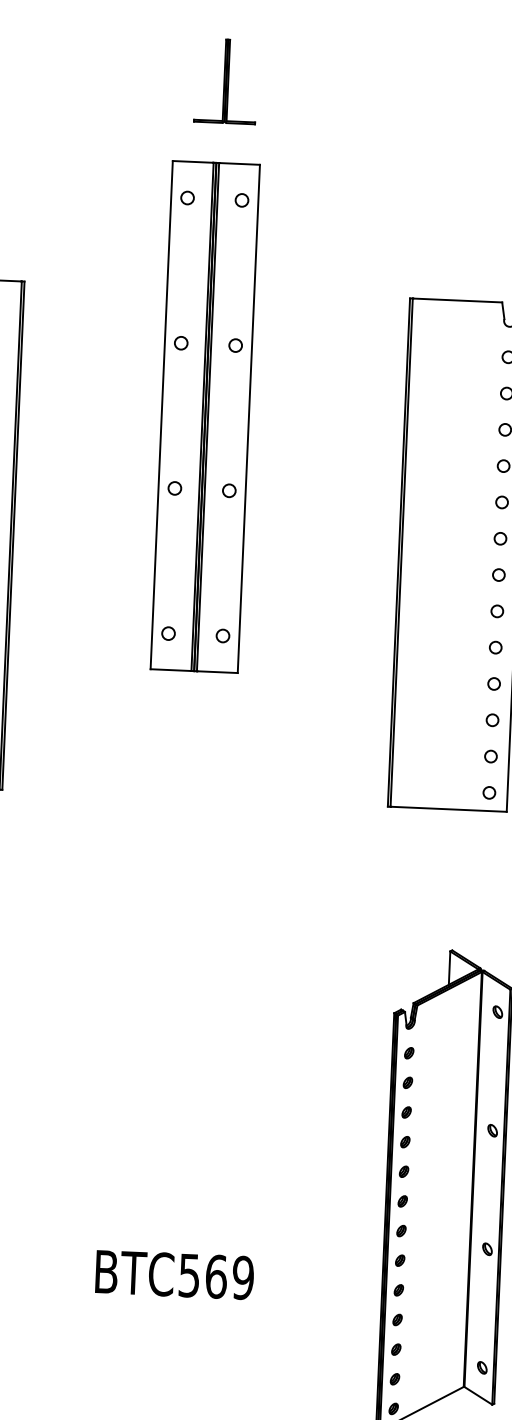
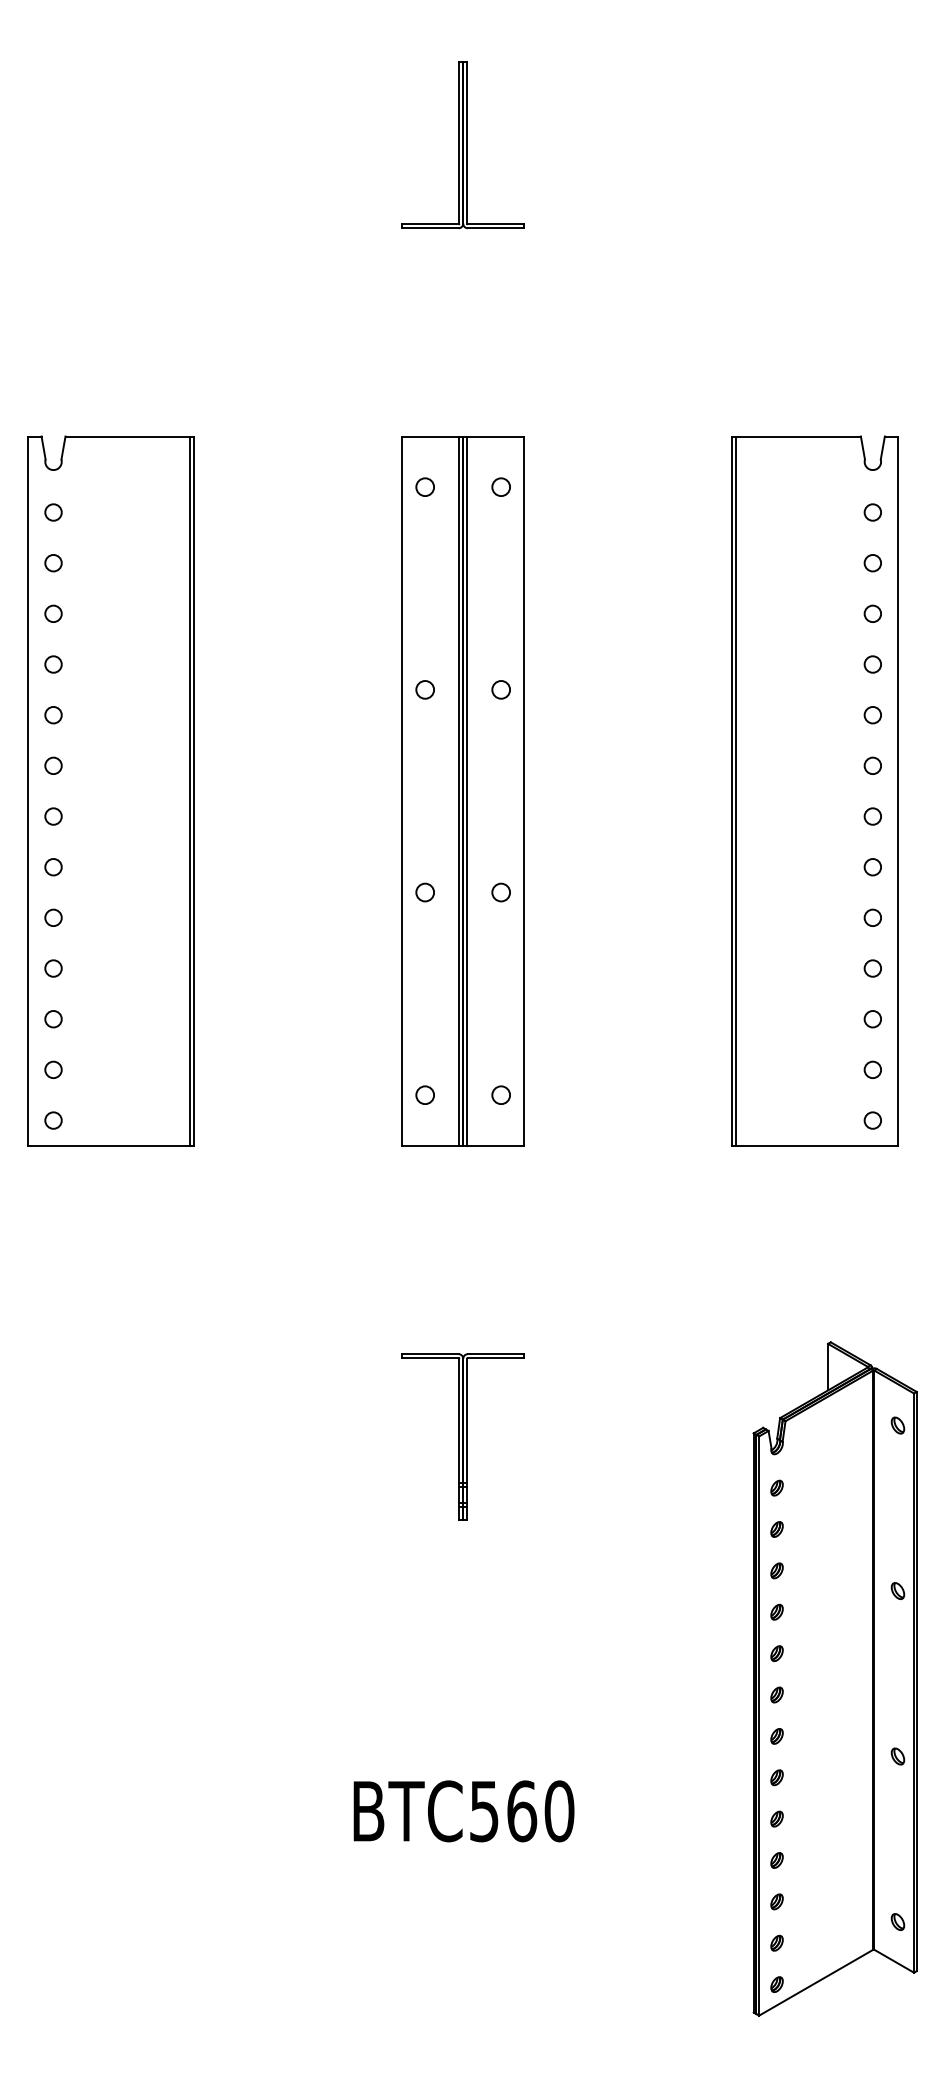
part: (225, 81) -> (462, 145), size x1.43
part: (204, 417) -> (462, 791), moved
part: (185, 1006) -> (462, 1436), added
text: (243, 1278) -> (559, 1811), BTC569 -> BTC560

